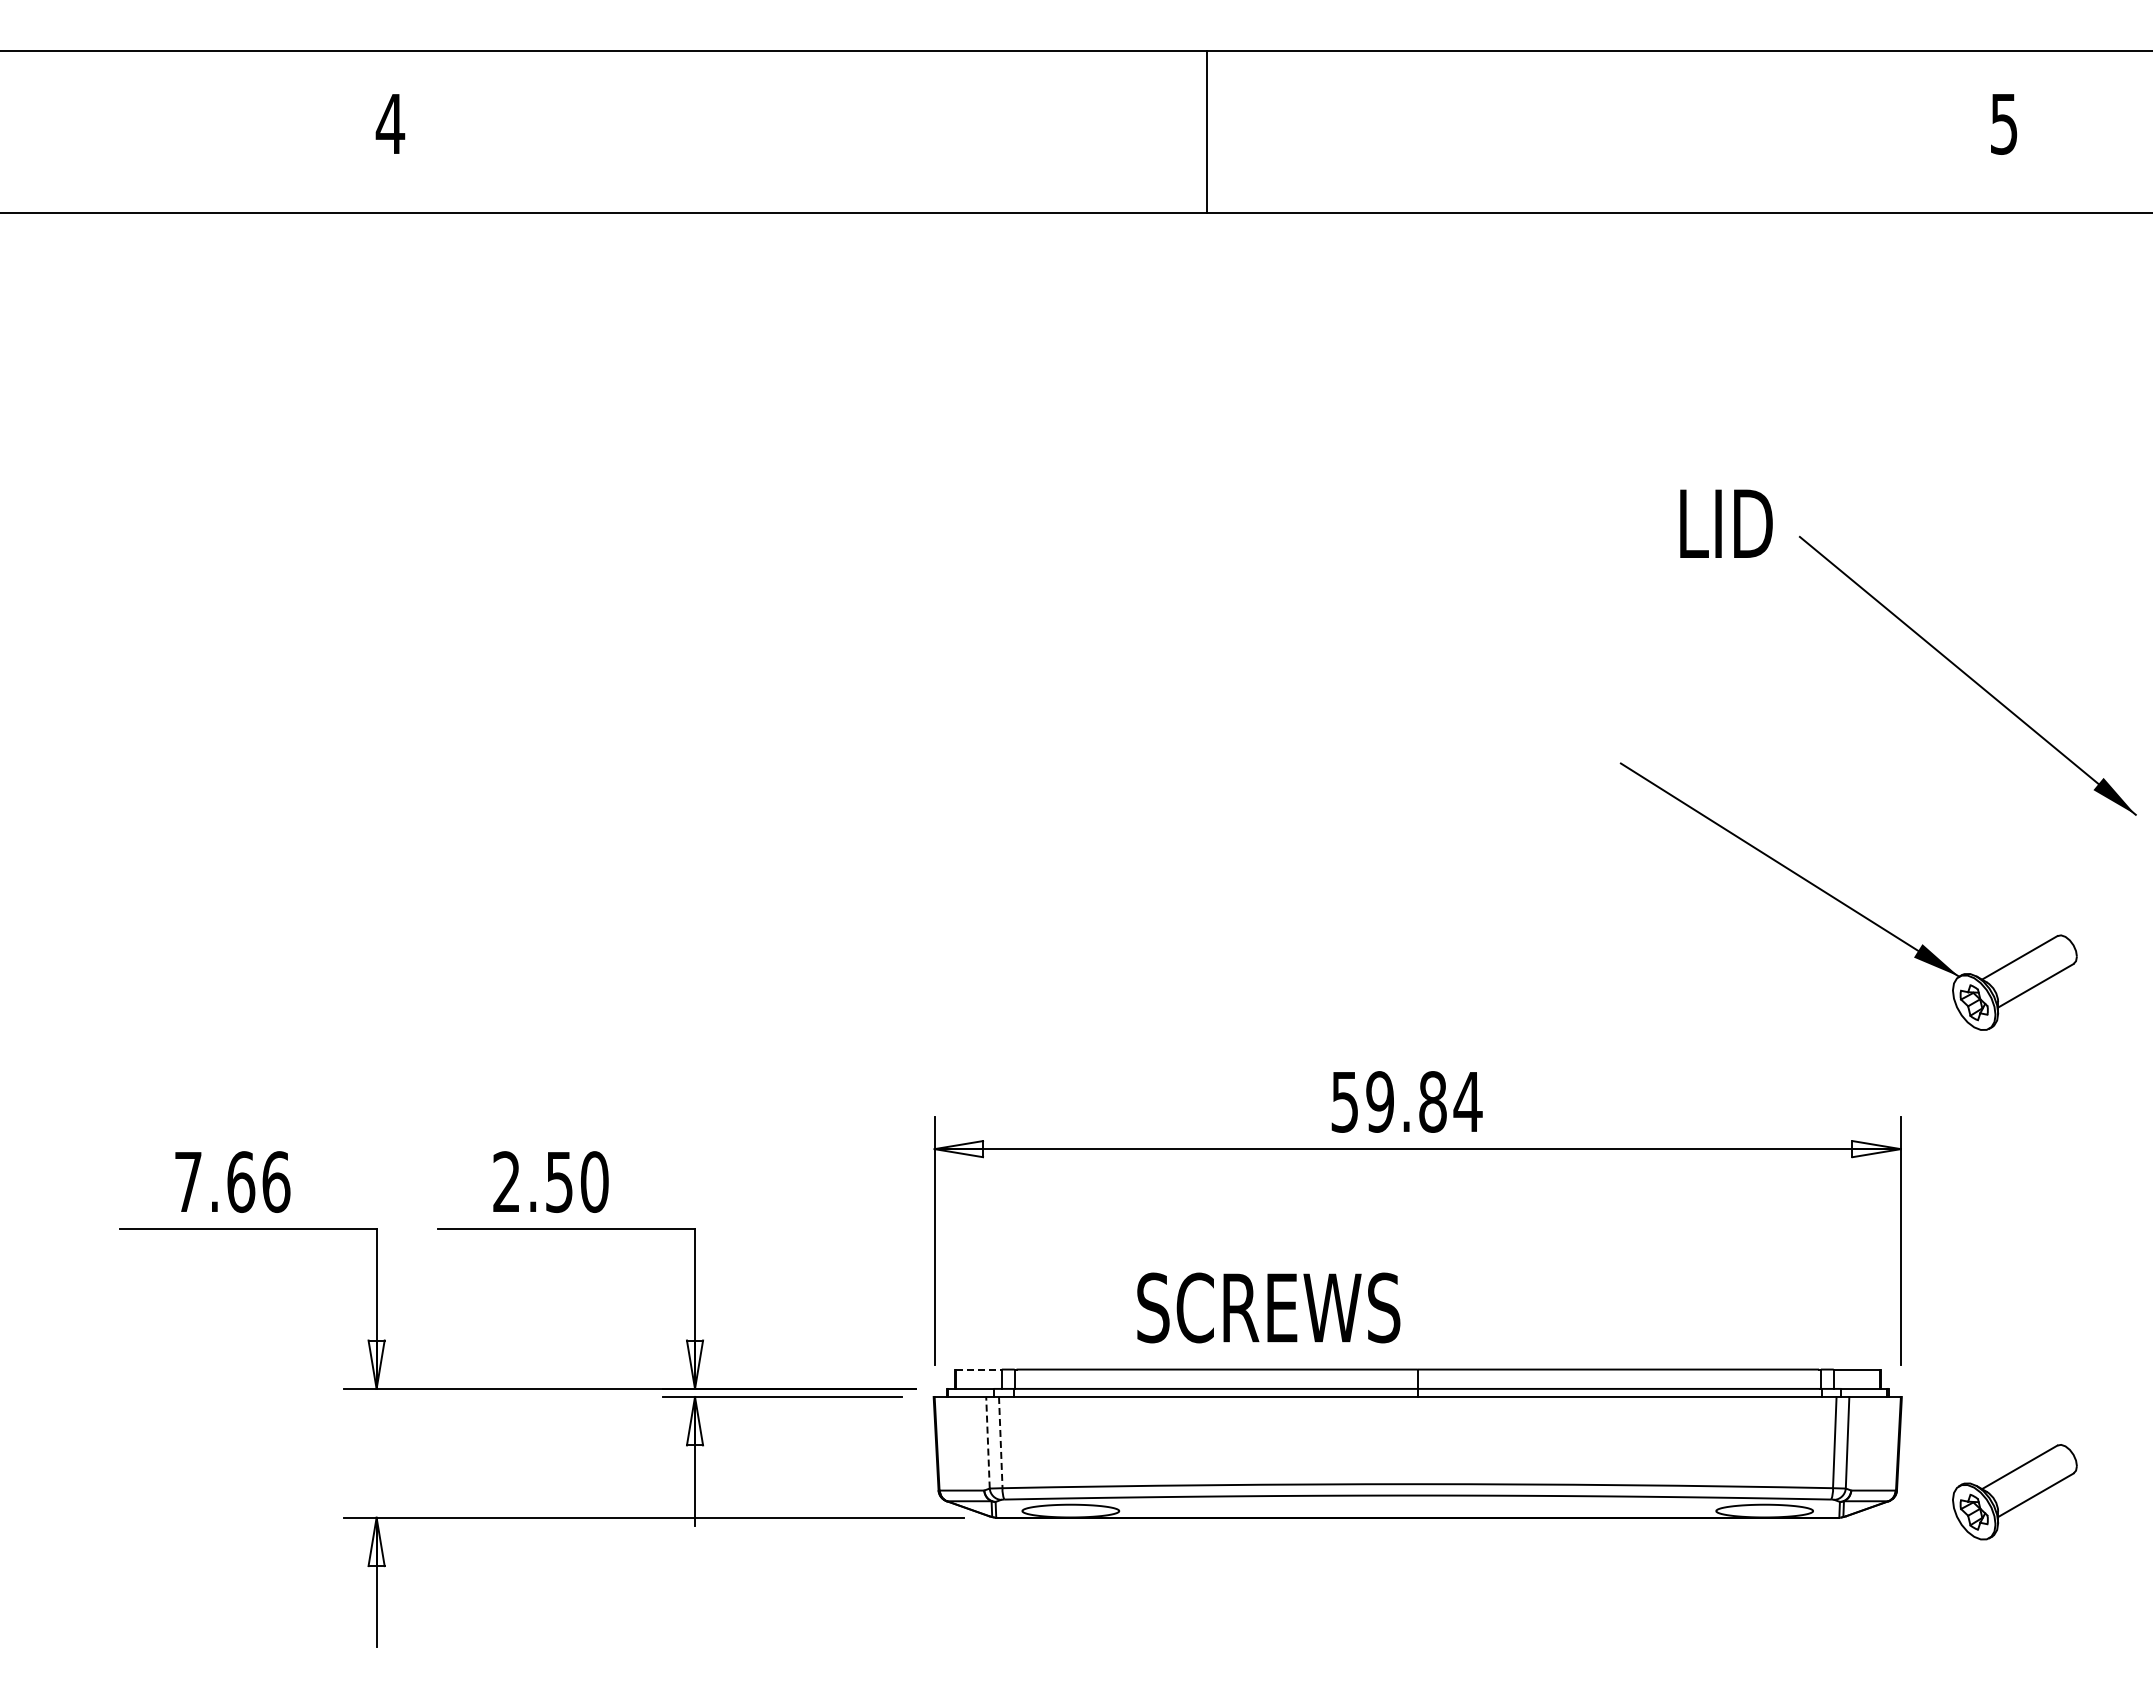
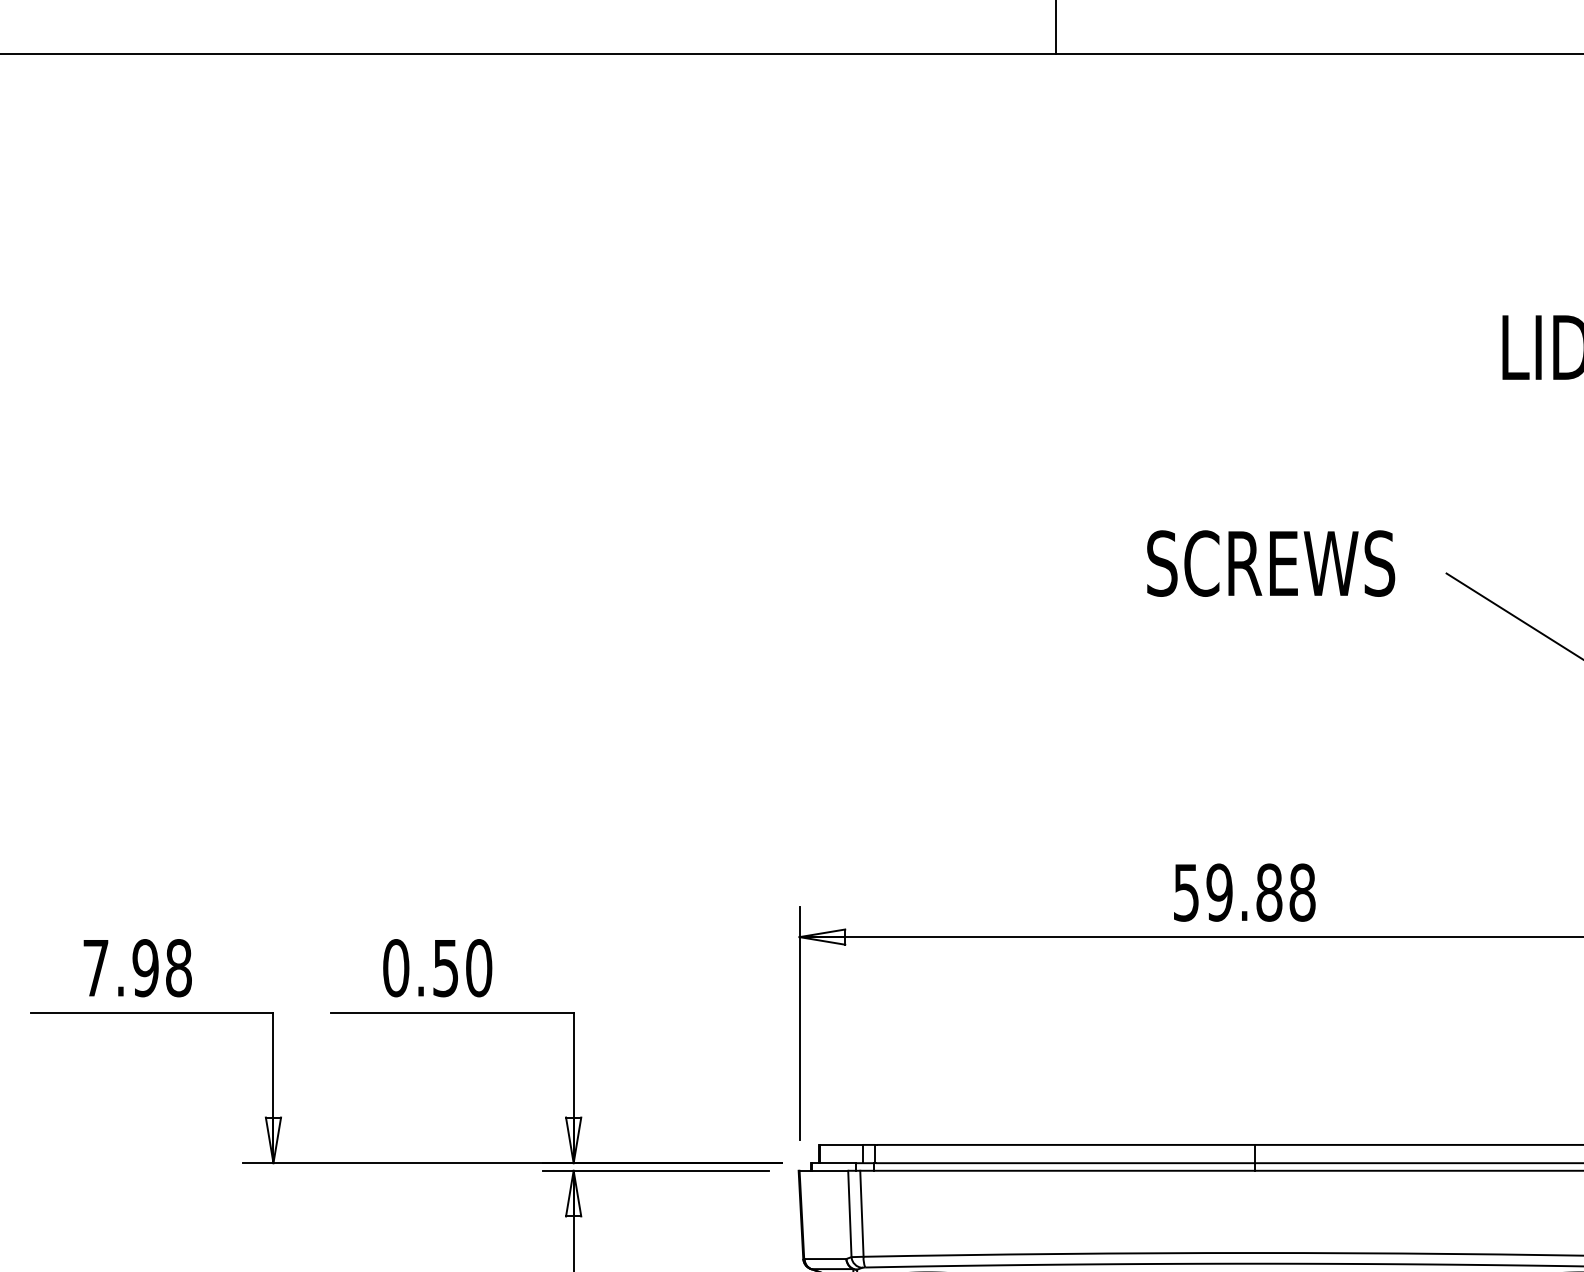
text: (1467, 1101) -> (1301, 892), 59.84 -> 59.88
text: (258, 1181) -> (162, 967), 7.66 -> 7.98
text: (506, 1181) -> (395, 967), 2.50 -> 0.50
text: (1268, 1307) -> (1270, 563), moved
line: (978, 1369) -> (840, 1144), dashed -> solid
line: (987, 1442) -> (849, 1213), dashed -> solid
line: (1000, 1442) -> (861, 1213), dashed -> solid

